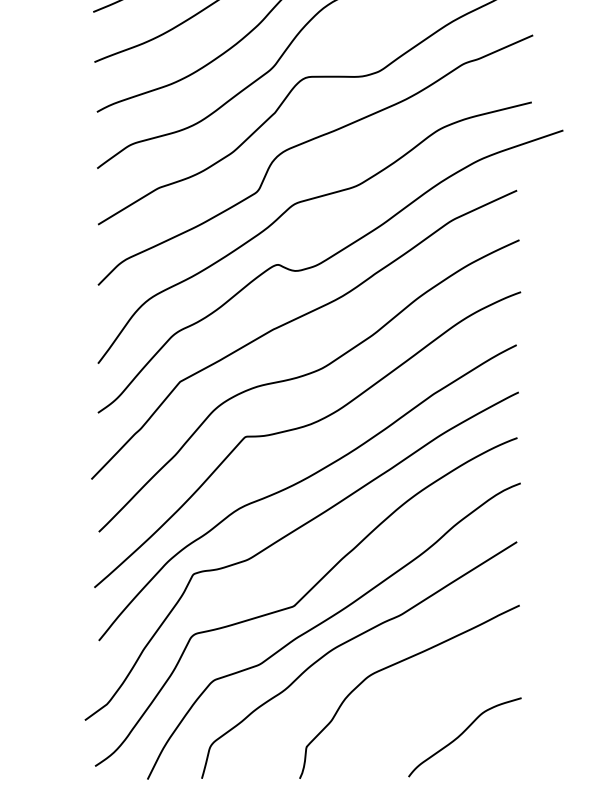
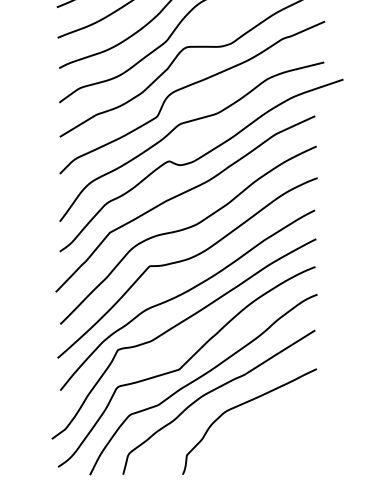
curve: (463, 734) -> (282, 447), removed

